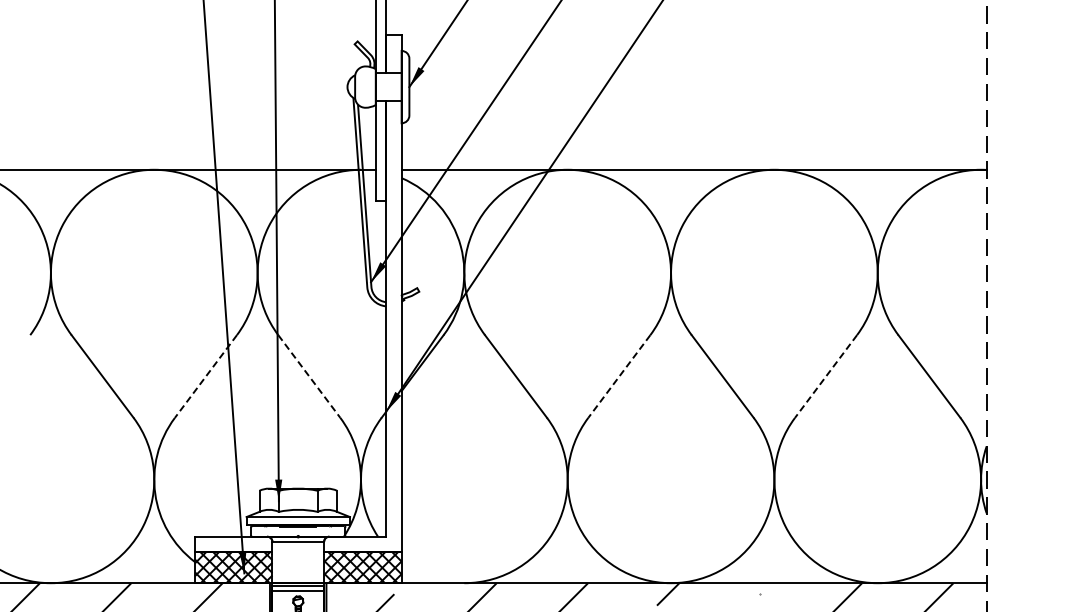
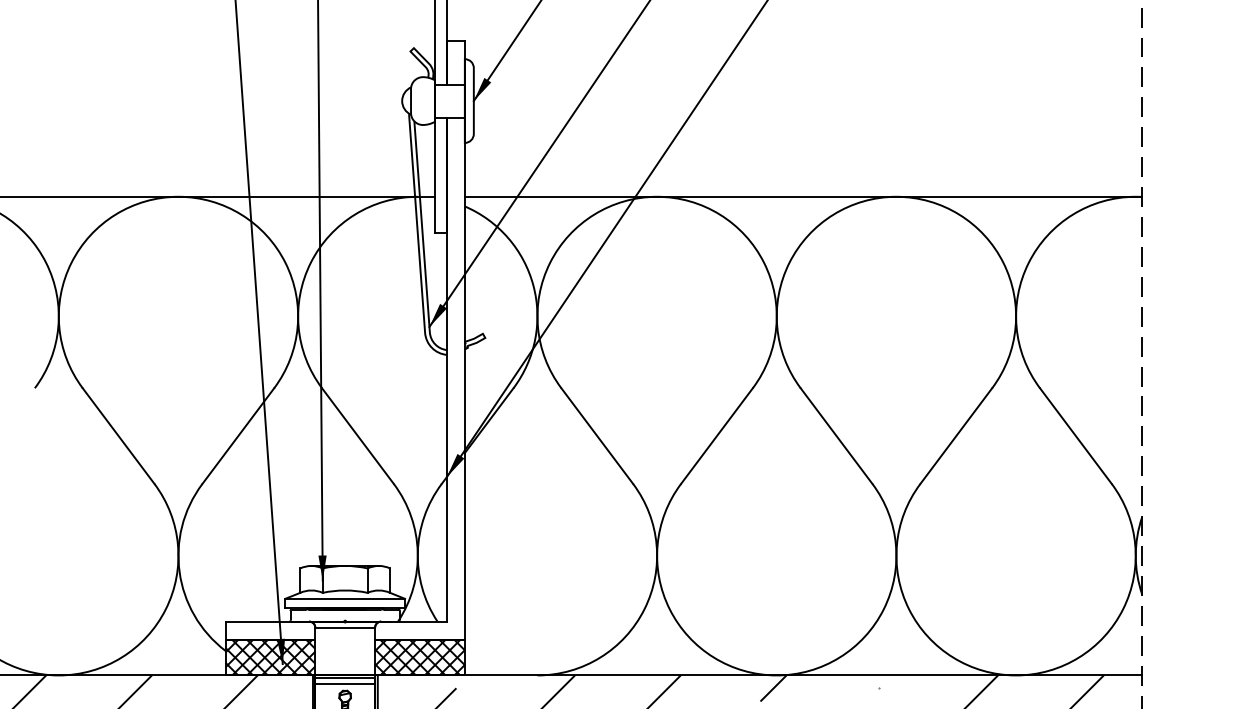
line: (205, 376) -> (237, 436), dashed -> solid
line: (309, 376) -> (358, 436), dashed -> solid
line: (619, 376) -> (717, 436), dashed -> solid
line: (826, 376) -> (956, 436), dashed -> solid

